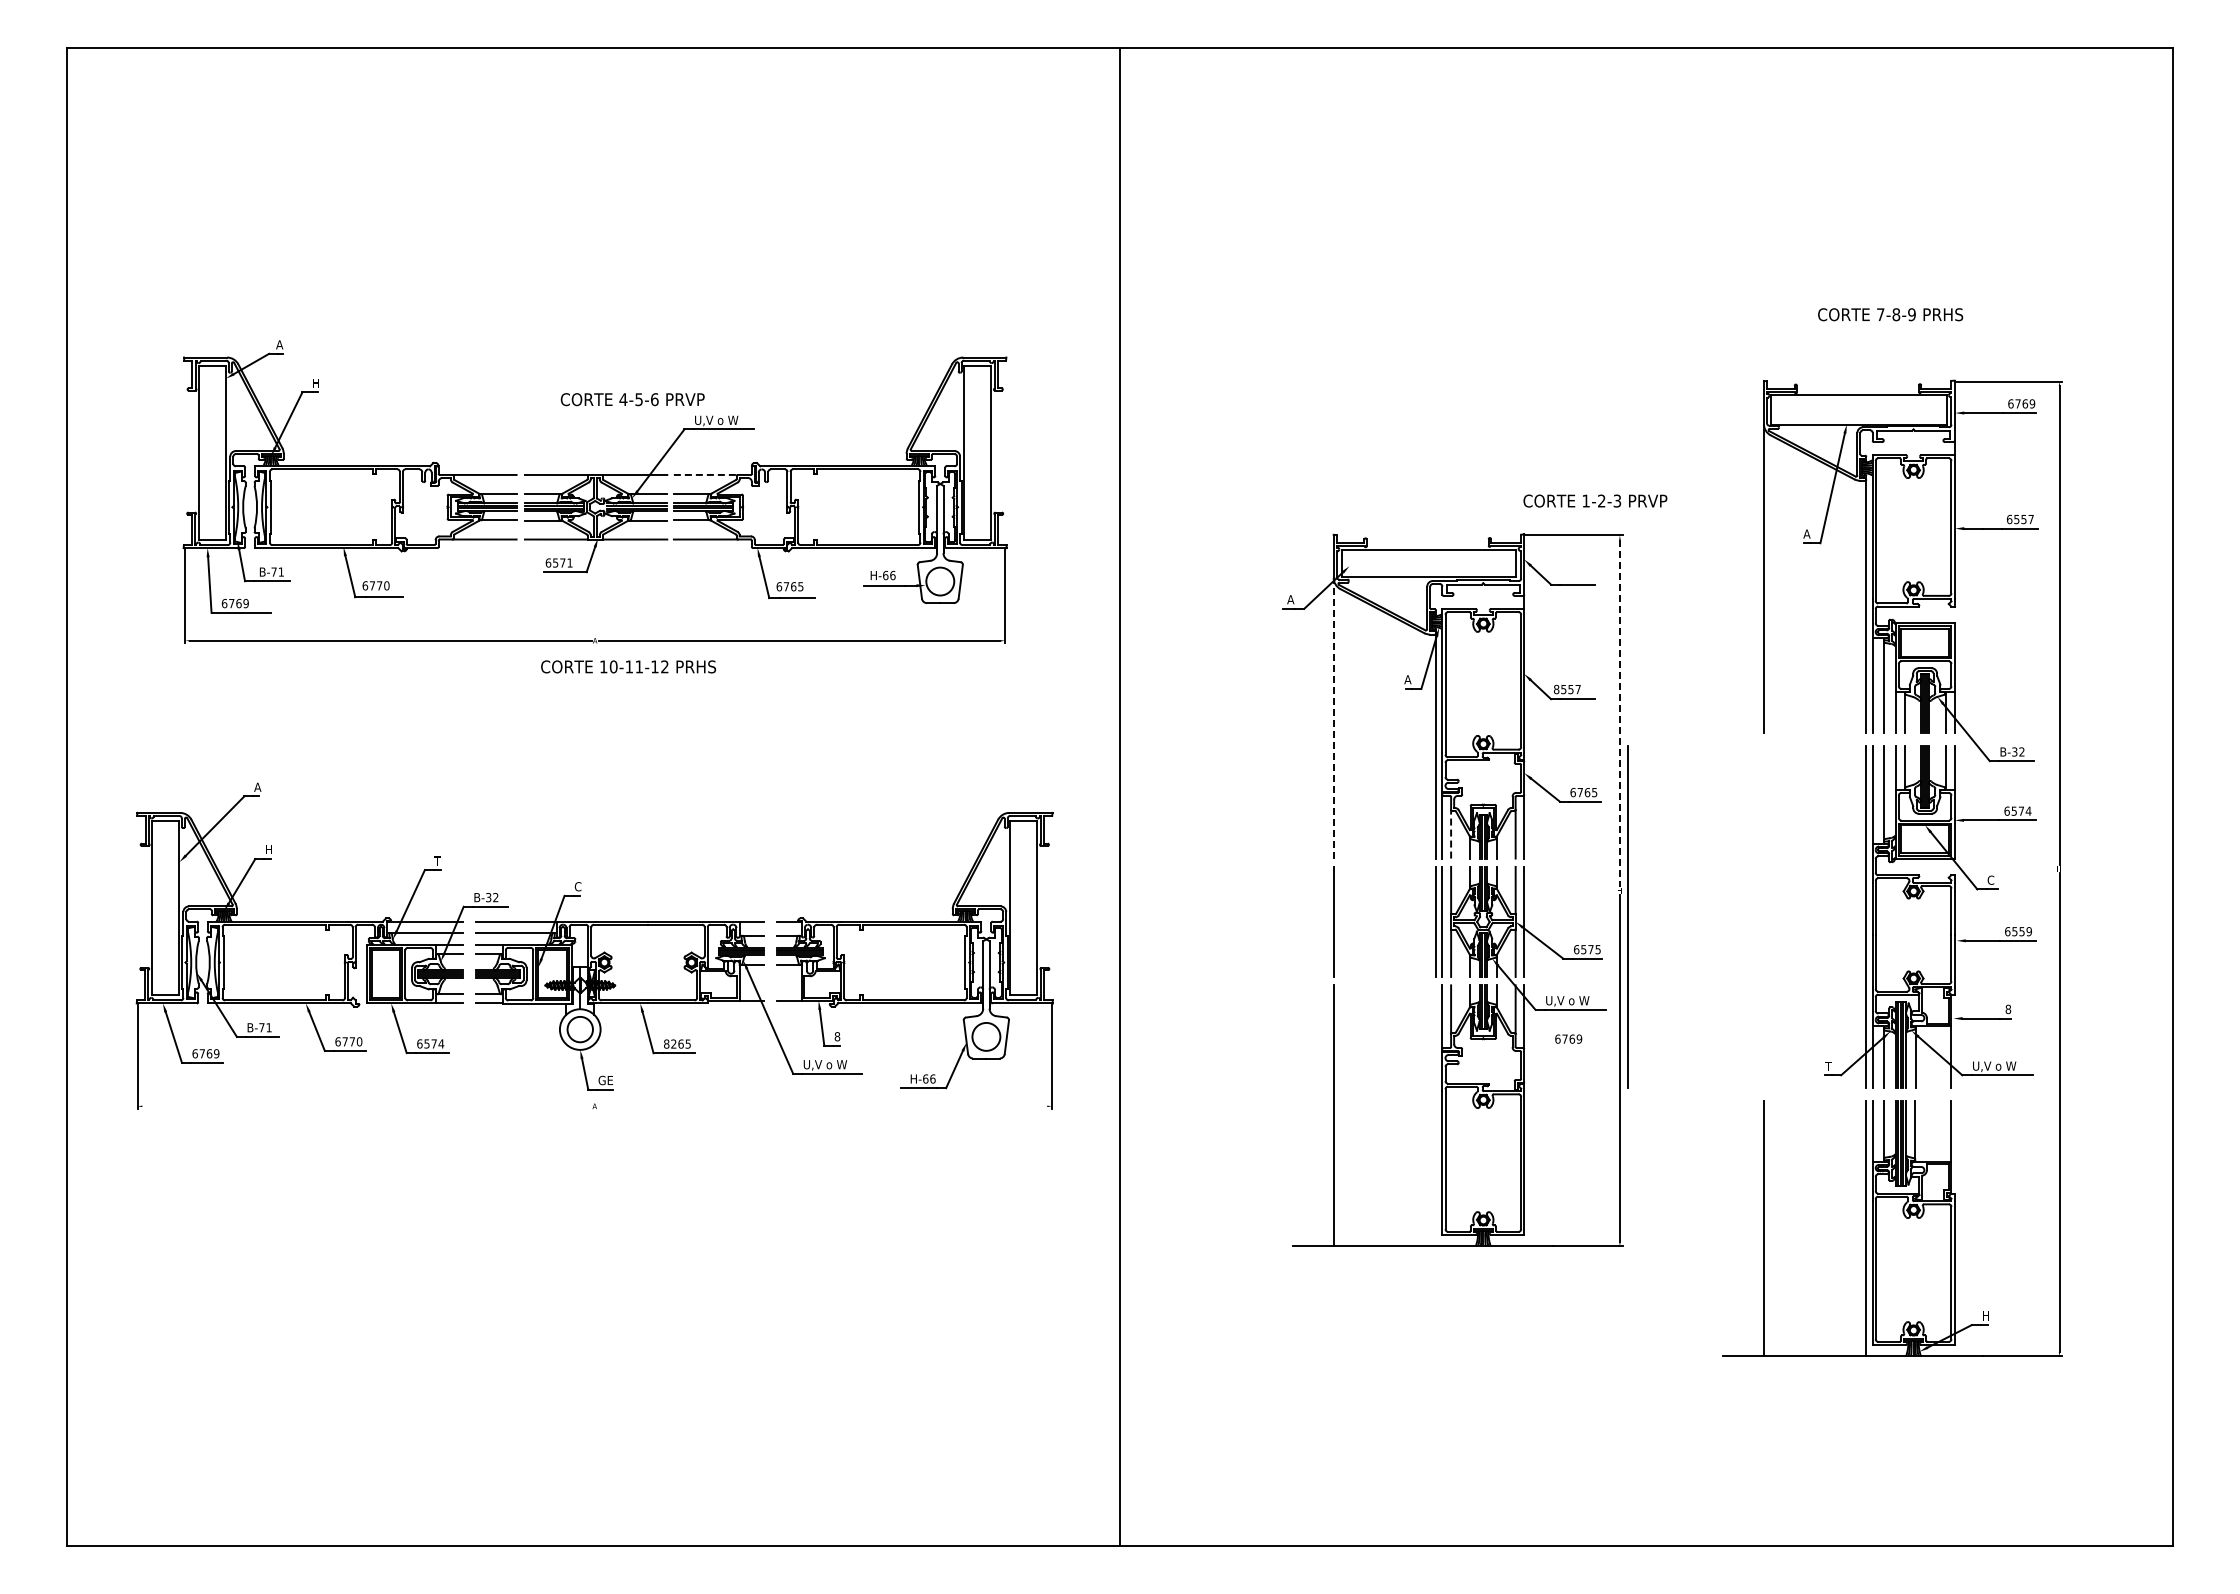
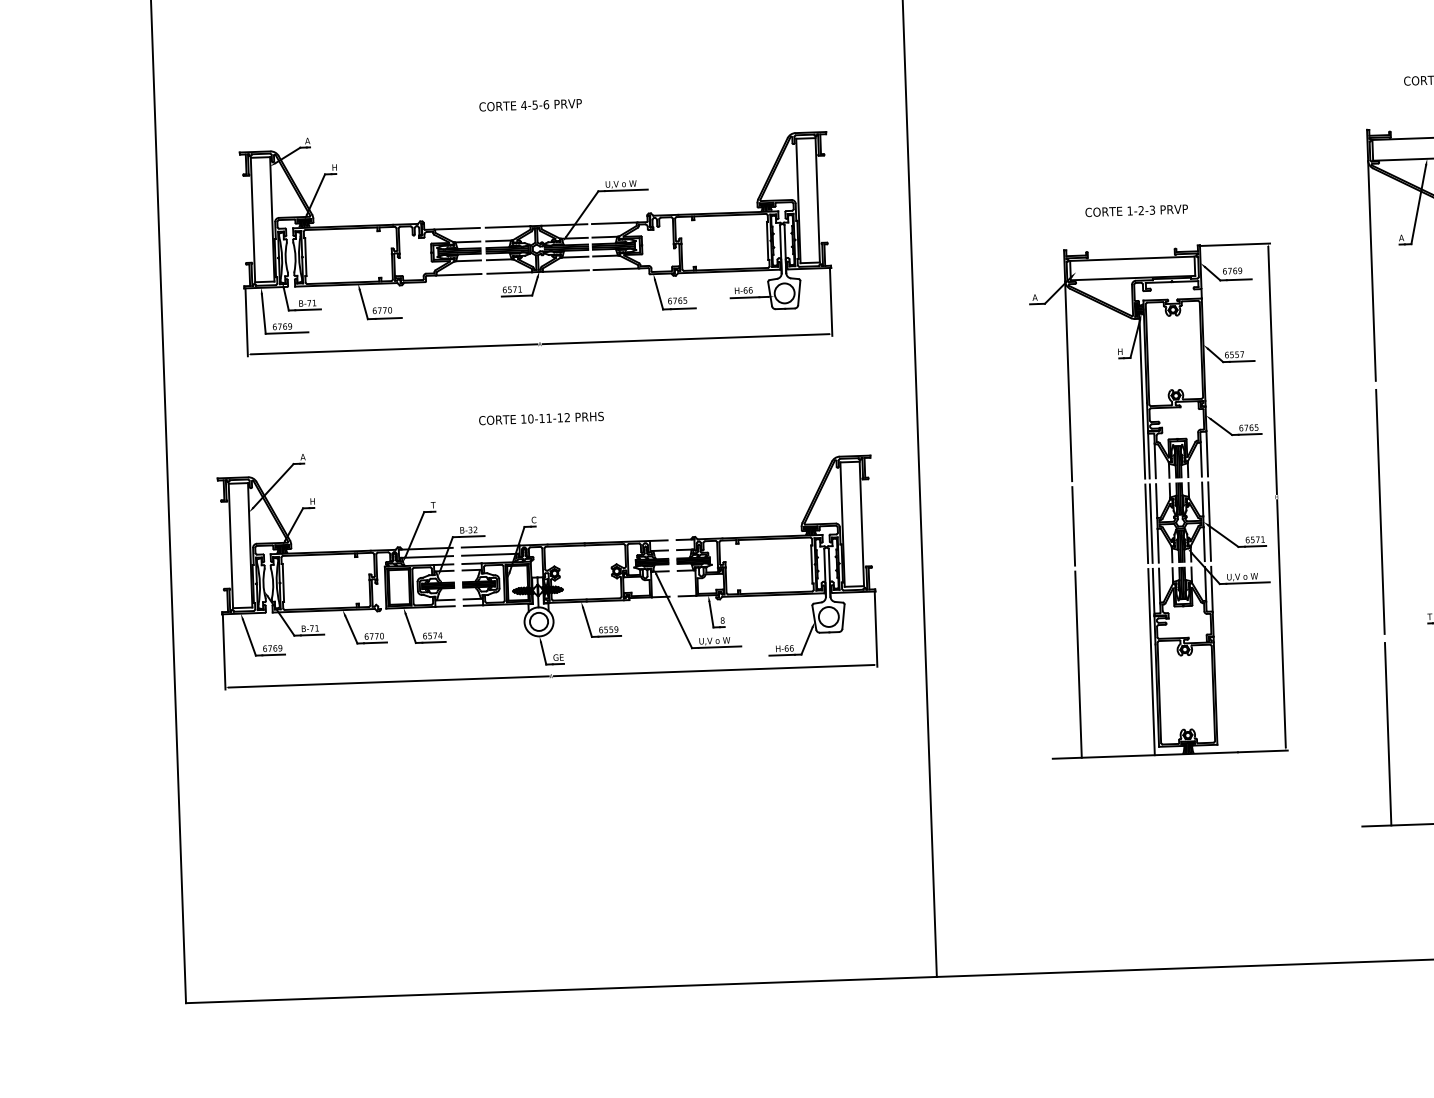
text: (632, 399) -> (530, 105), moved
line: (705, 474) -> (614, 222), dashed -> solid
text: (1595, 500) -> (1136, 210), moved
text: (628, 666) -> (541, 418), moved
text: (1407, 679) -> (1120, 351), A -> H
text: (1556, 688) -> (1226, 354), 8557 -> 6557
line: (1619, 713) -> (1272, 370), dashed -> solid
line: (1333, 718) -> (1068, 381), dashed -> solid
line: (1451, 833) -> (1155, 460), dashed -> solid
line: (1627, 916) -> (1380, 511), moved
text: (1597, 949) -> (1262, 539), 6575 -> 6571
text: (1568, 1038) -> (1232, 270), moved
text: (677, 1043) -> (608, 629), 8265 -> 6559
line: (366, 1106) -> (388, 682), added
line: (822, 1106) -> (713, 670), added
line: (1436, 1115) -> (1151, 661), added

